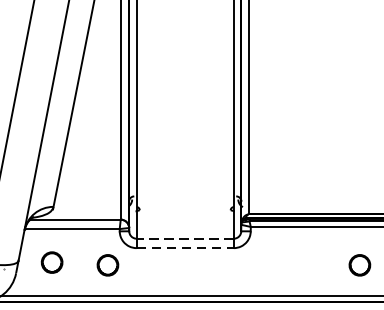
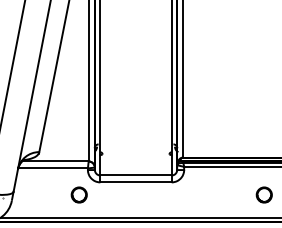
line: (185, 238) -> (136, 175), dashed -> solid
line: (185, 248) -> (136, 182), dashed -> solid
part: (51, 261) -> (37, 192), removed

